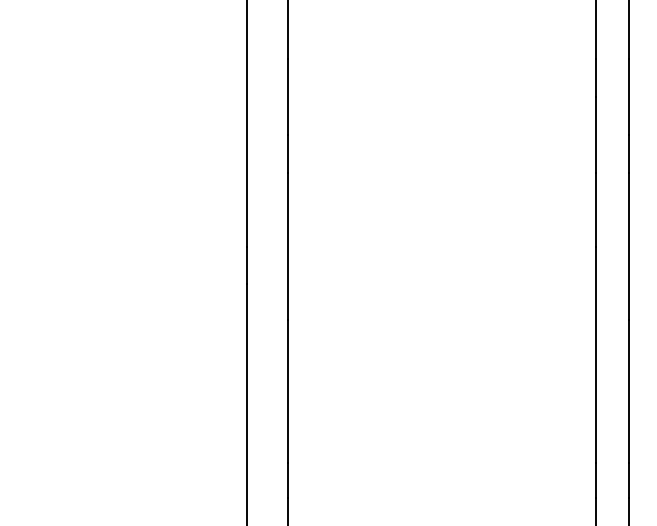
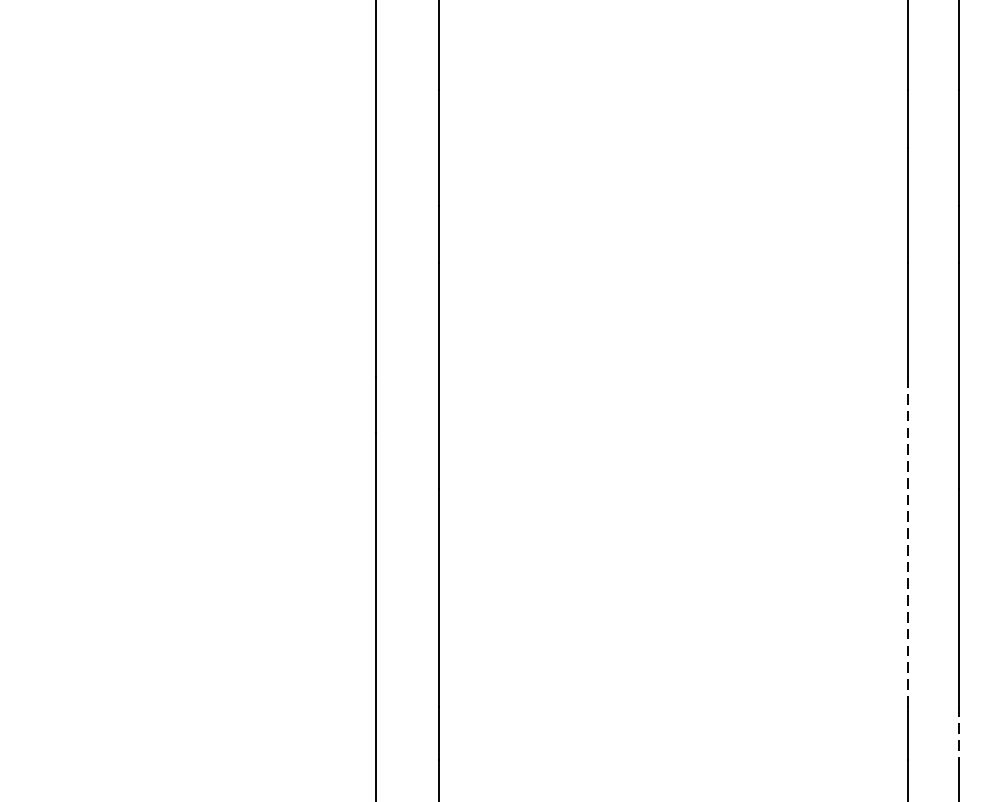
line: (595, 354) -> (907, 540), solid -> dashed
line: (628, 481) -> (957, 734), solid -> dashed

